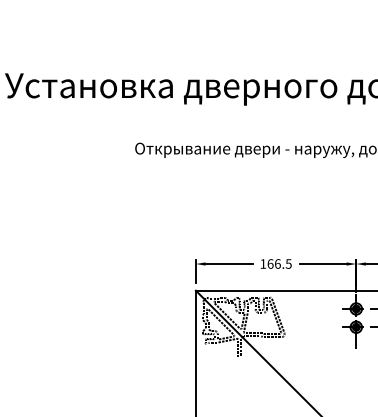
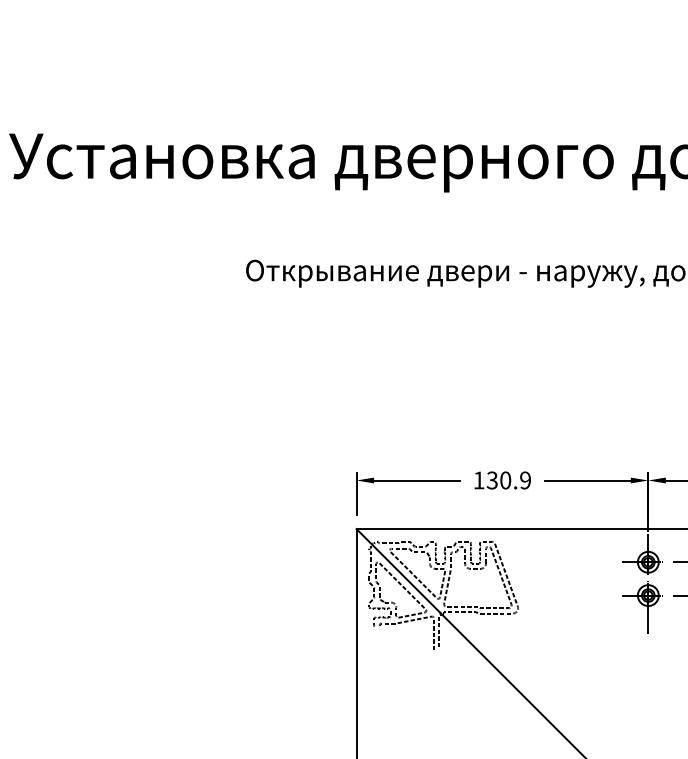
text: (279, 263) -> (508, 479), 166.5 -> 130.9

